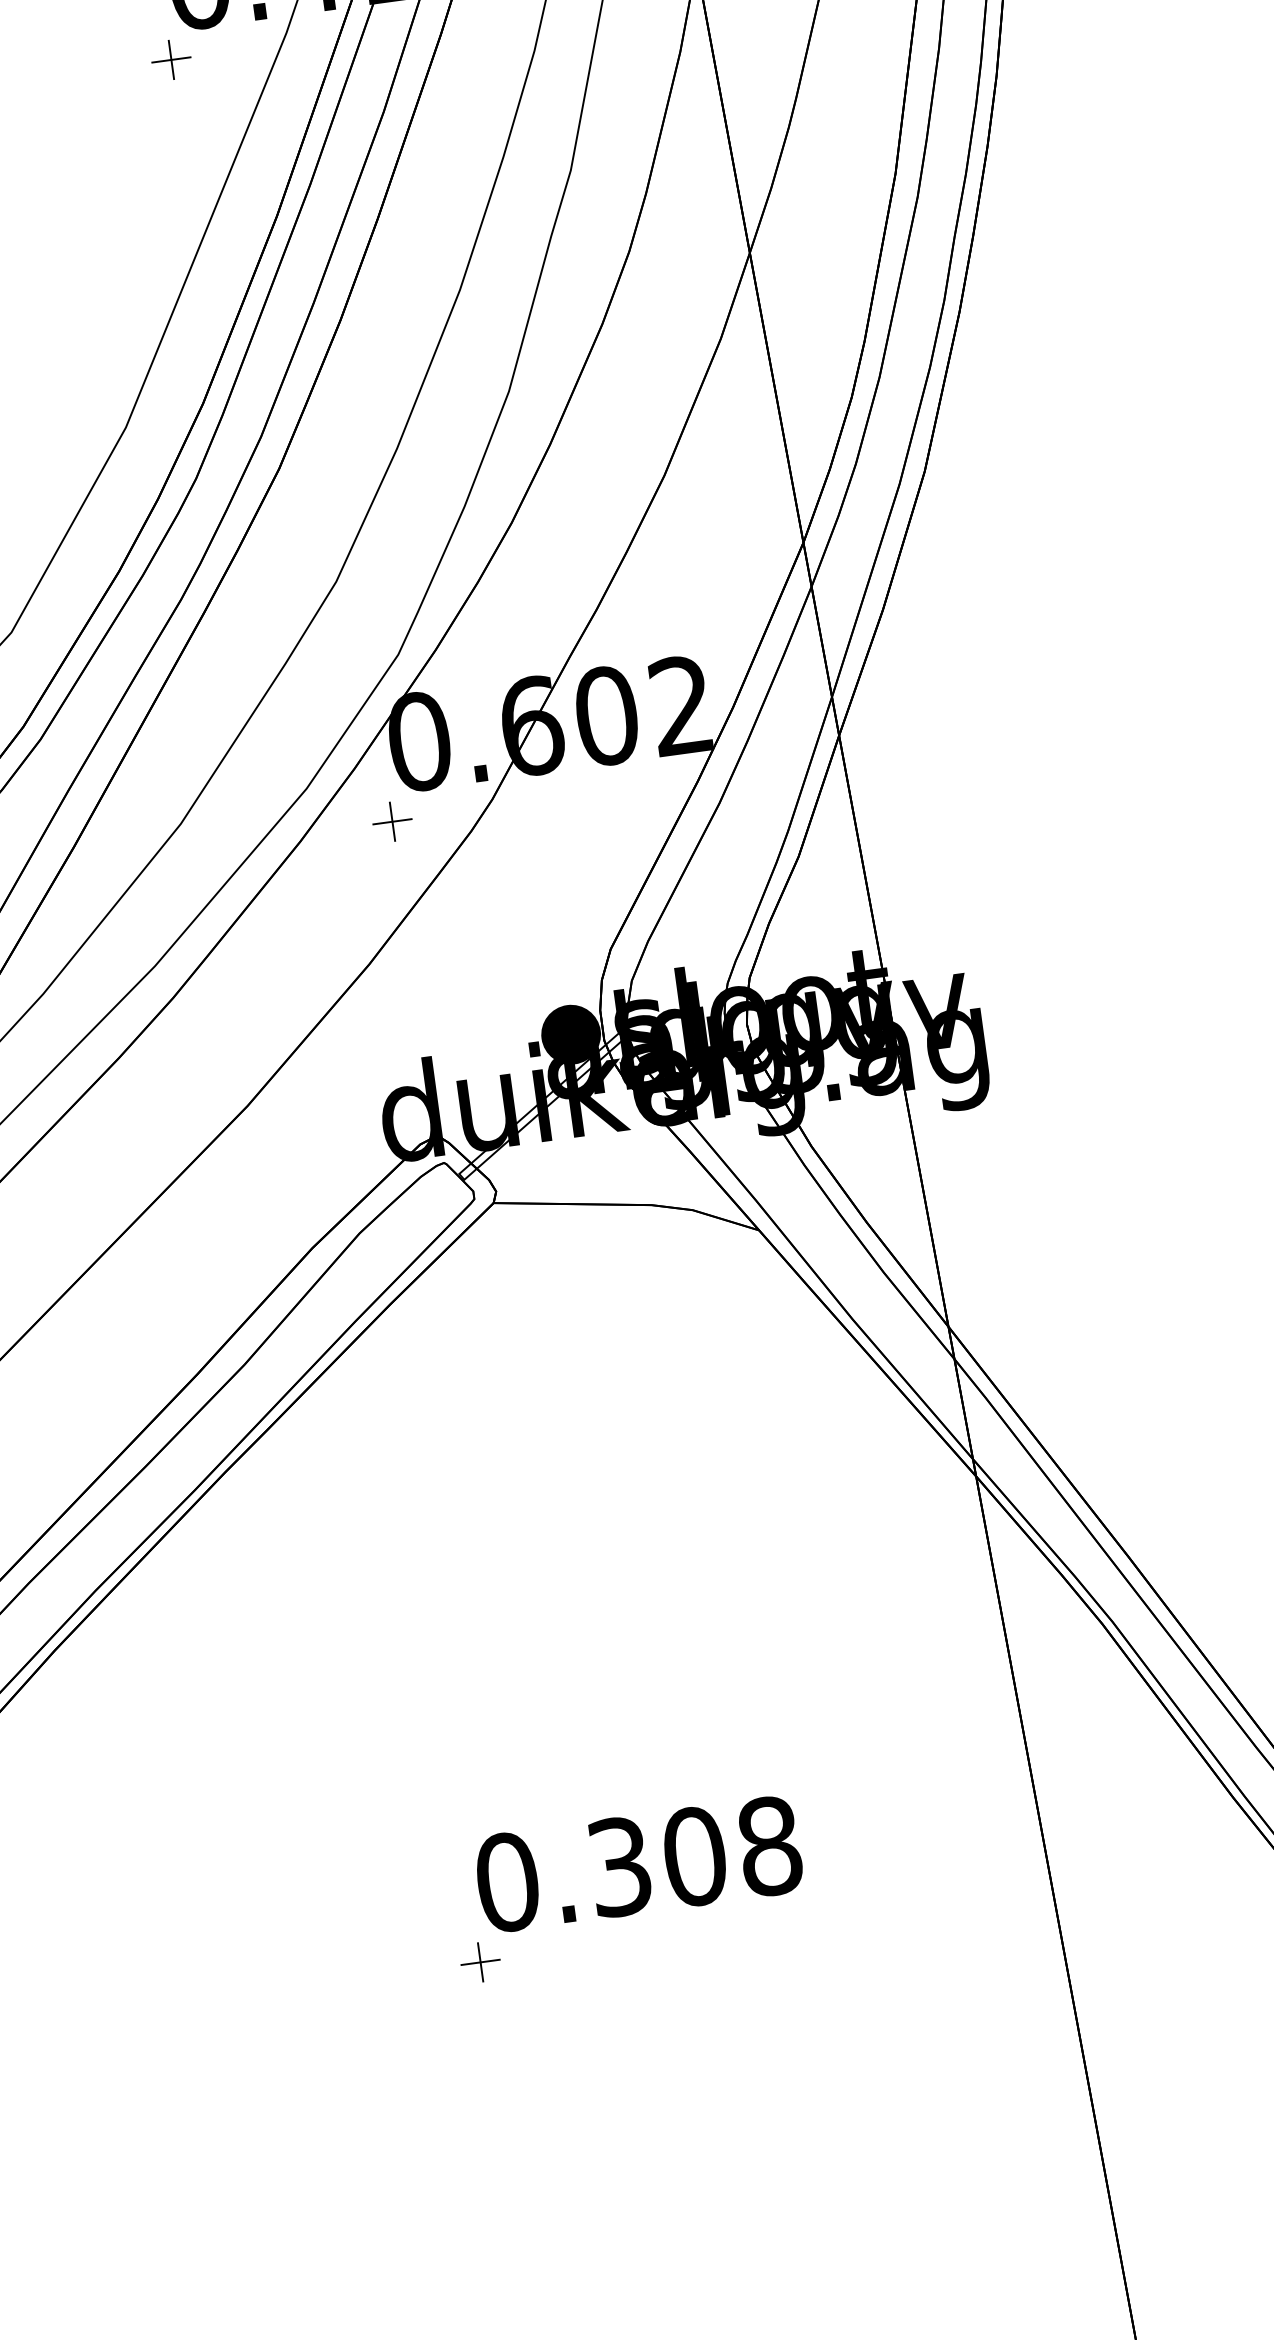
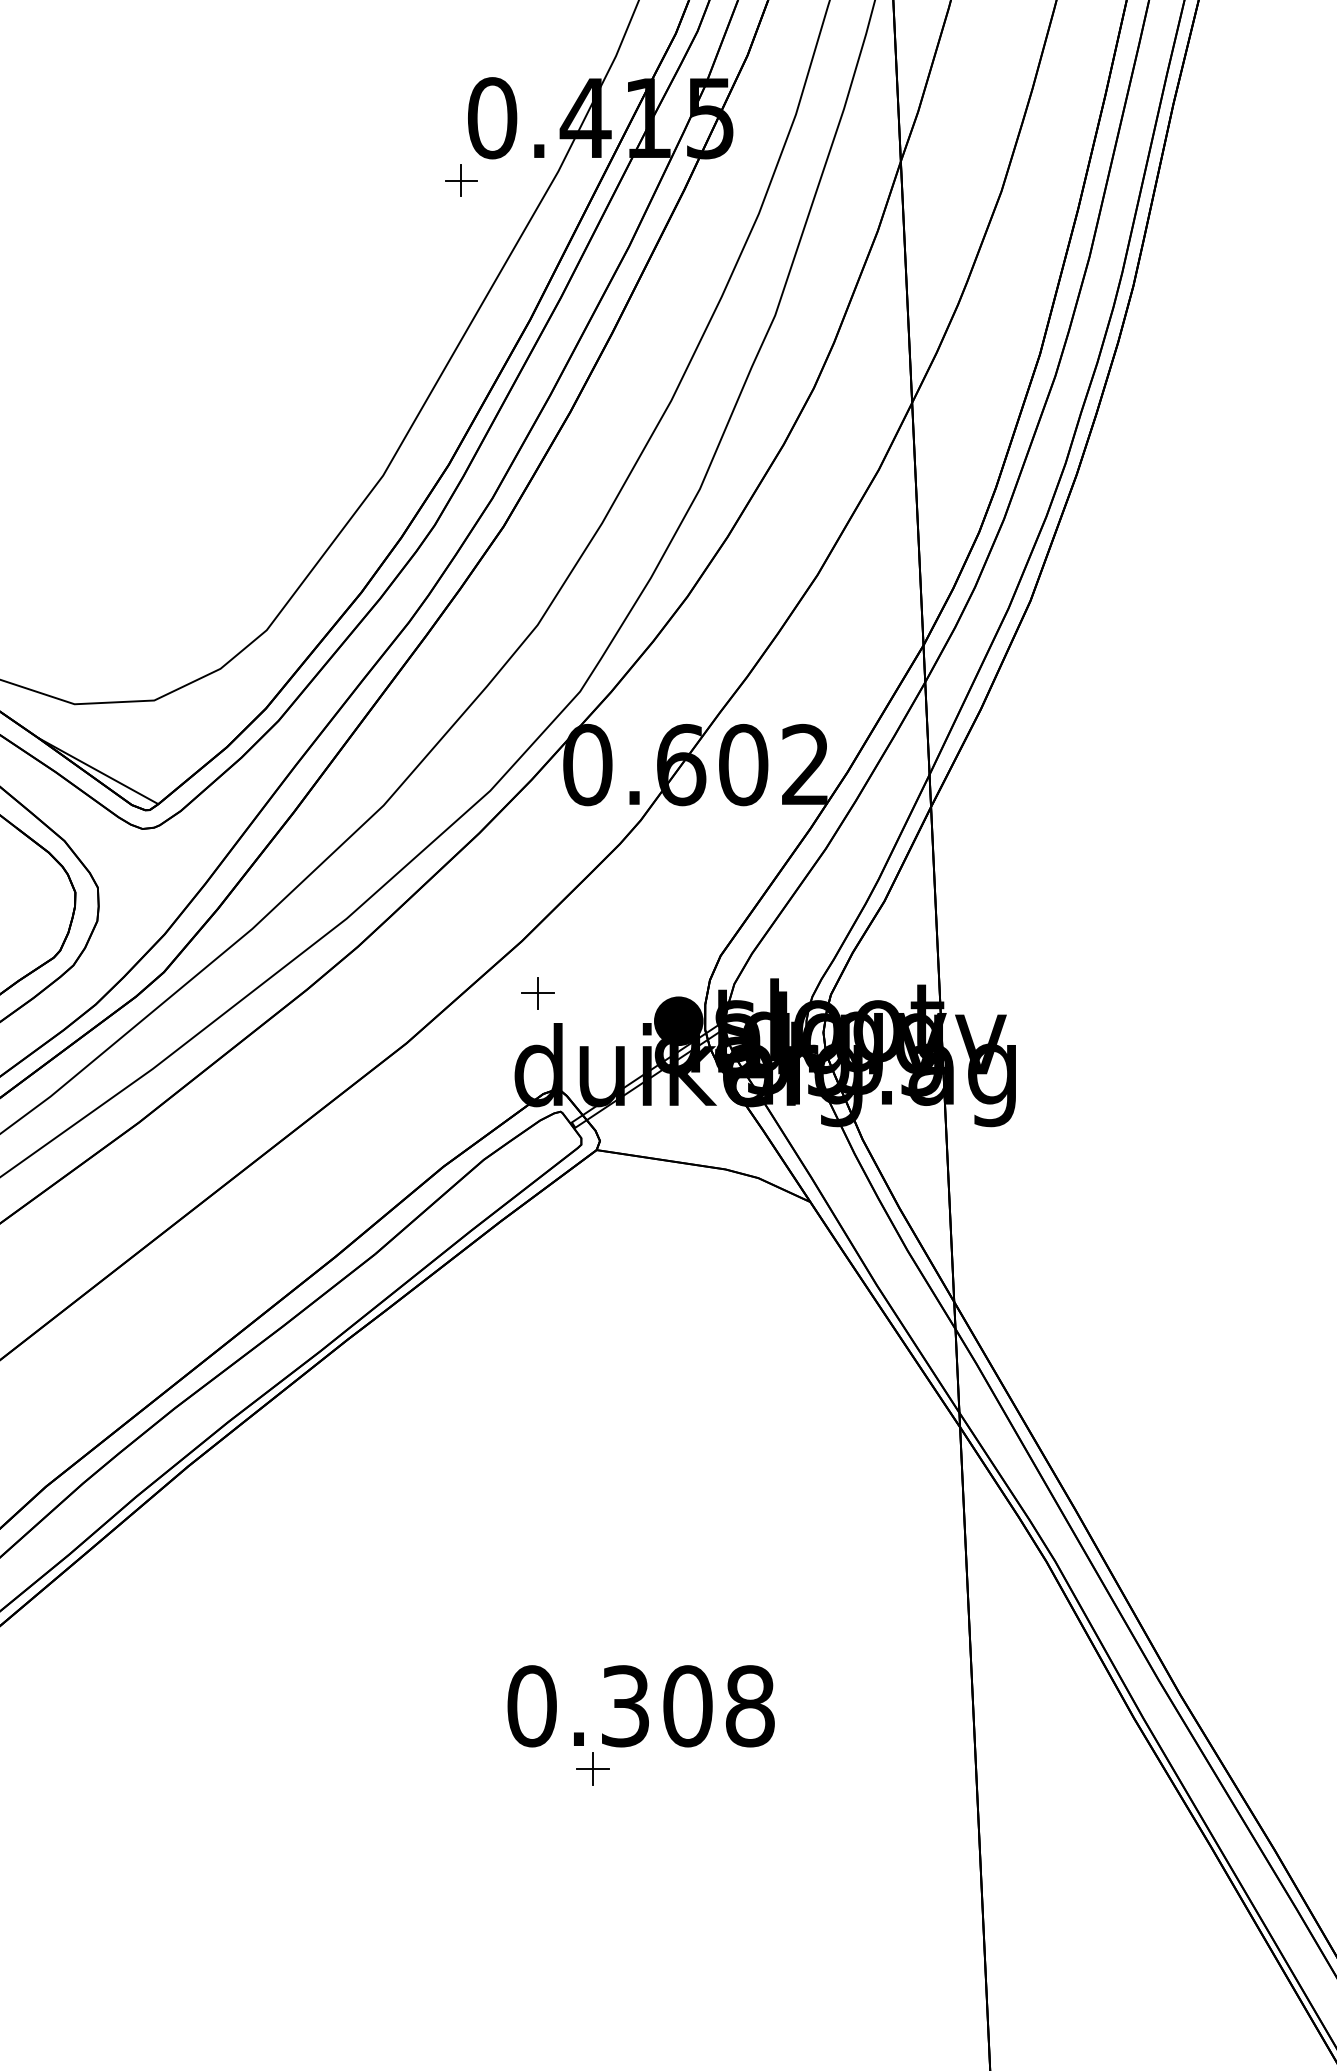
part: (392, 821) -> (537, 993), moved
part: (479, 1962) -> (592, 1768), moved

